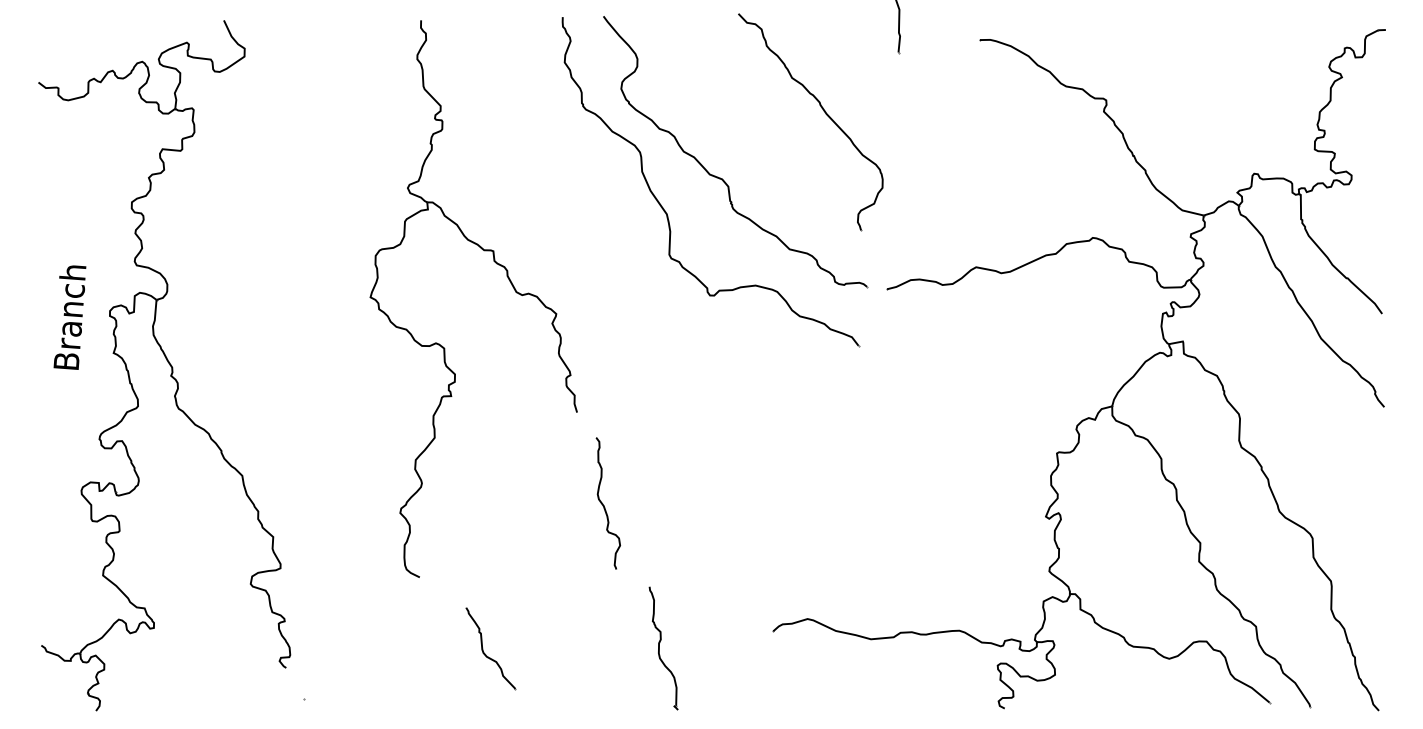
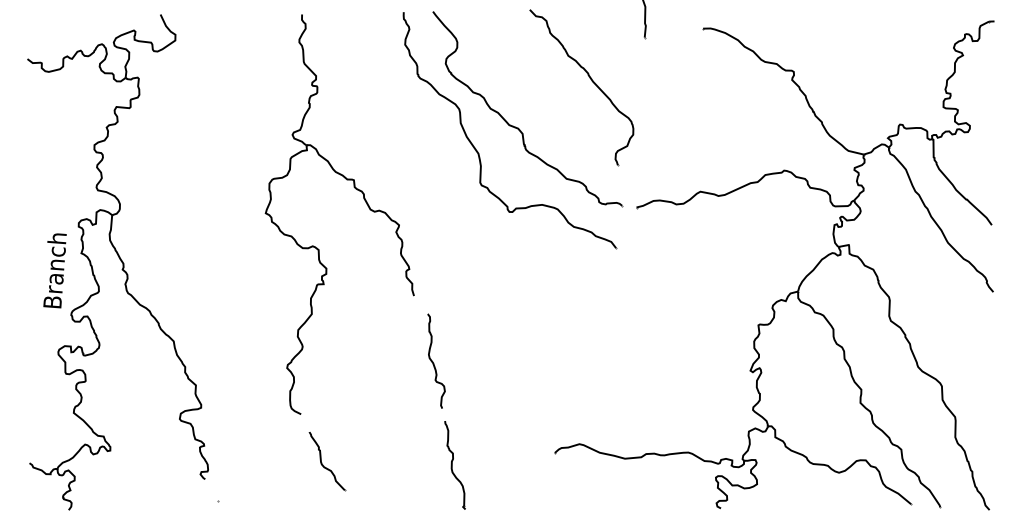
text: (69, 317) -> (54, 270), moved
part: (491, 648) -> (327, 461), moved
part: (662, 648) -> (454, 465), moved

